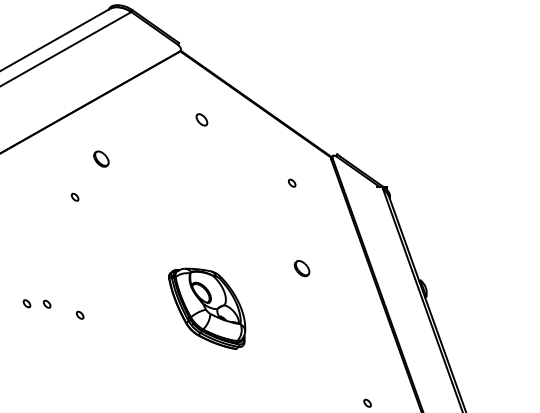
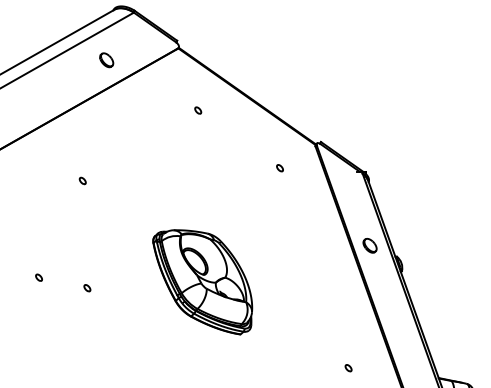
part: (202, 119) -> (198, 110), size x0.62
part: (101, 159) -> (106, 60), moved
part: (301, 268) -> (369, 245), moved
part: (47, 304) -> (57, 278), removed
part: (206, 309) -> (202, 282), size x1.43

